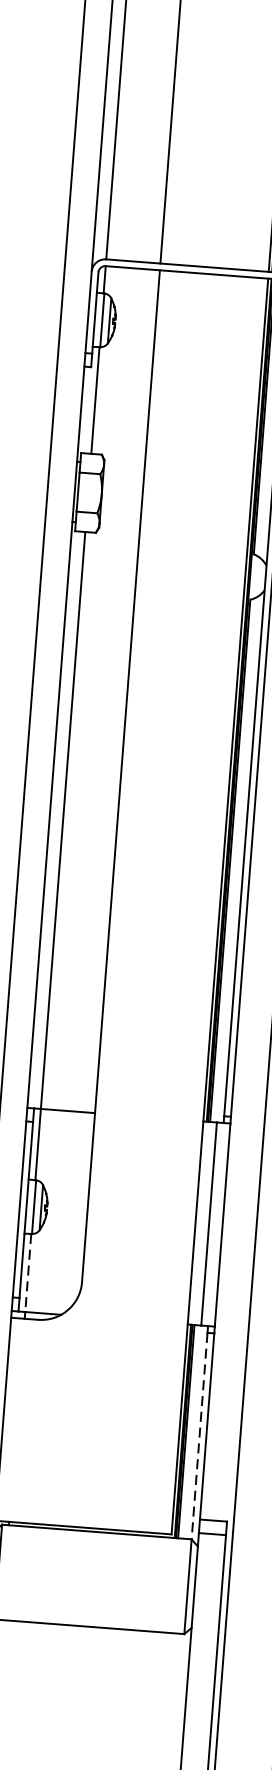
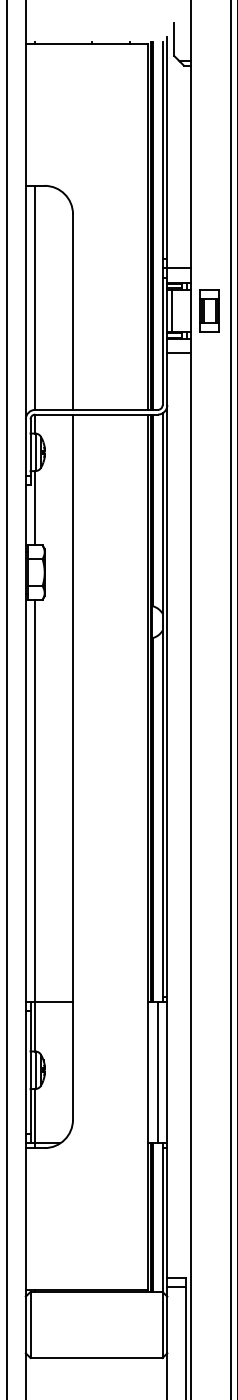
line: (28, 1273) -> (35, 1116), dashed -> solid
line: (199, 1436) -> (162, 1220), dashed -> solid

